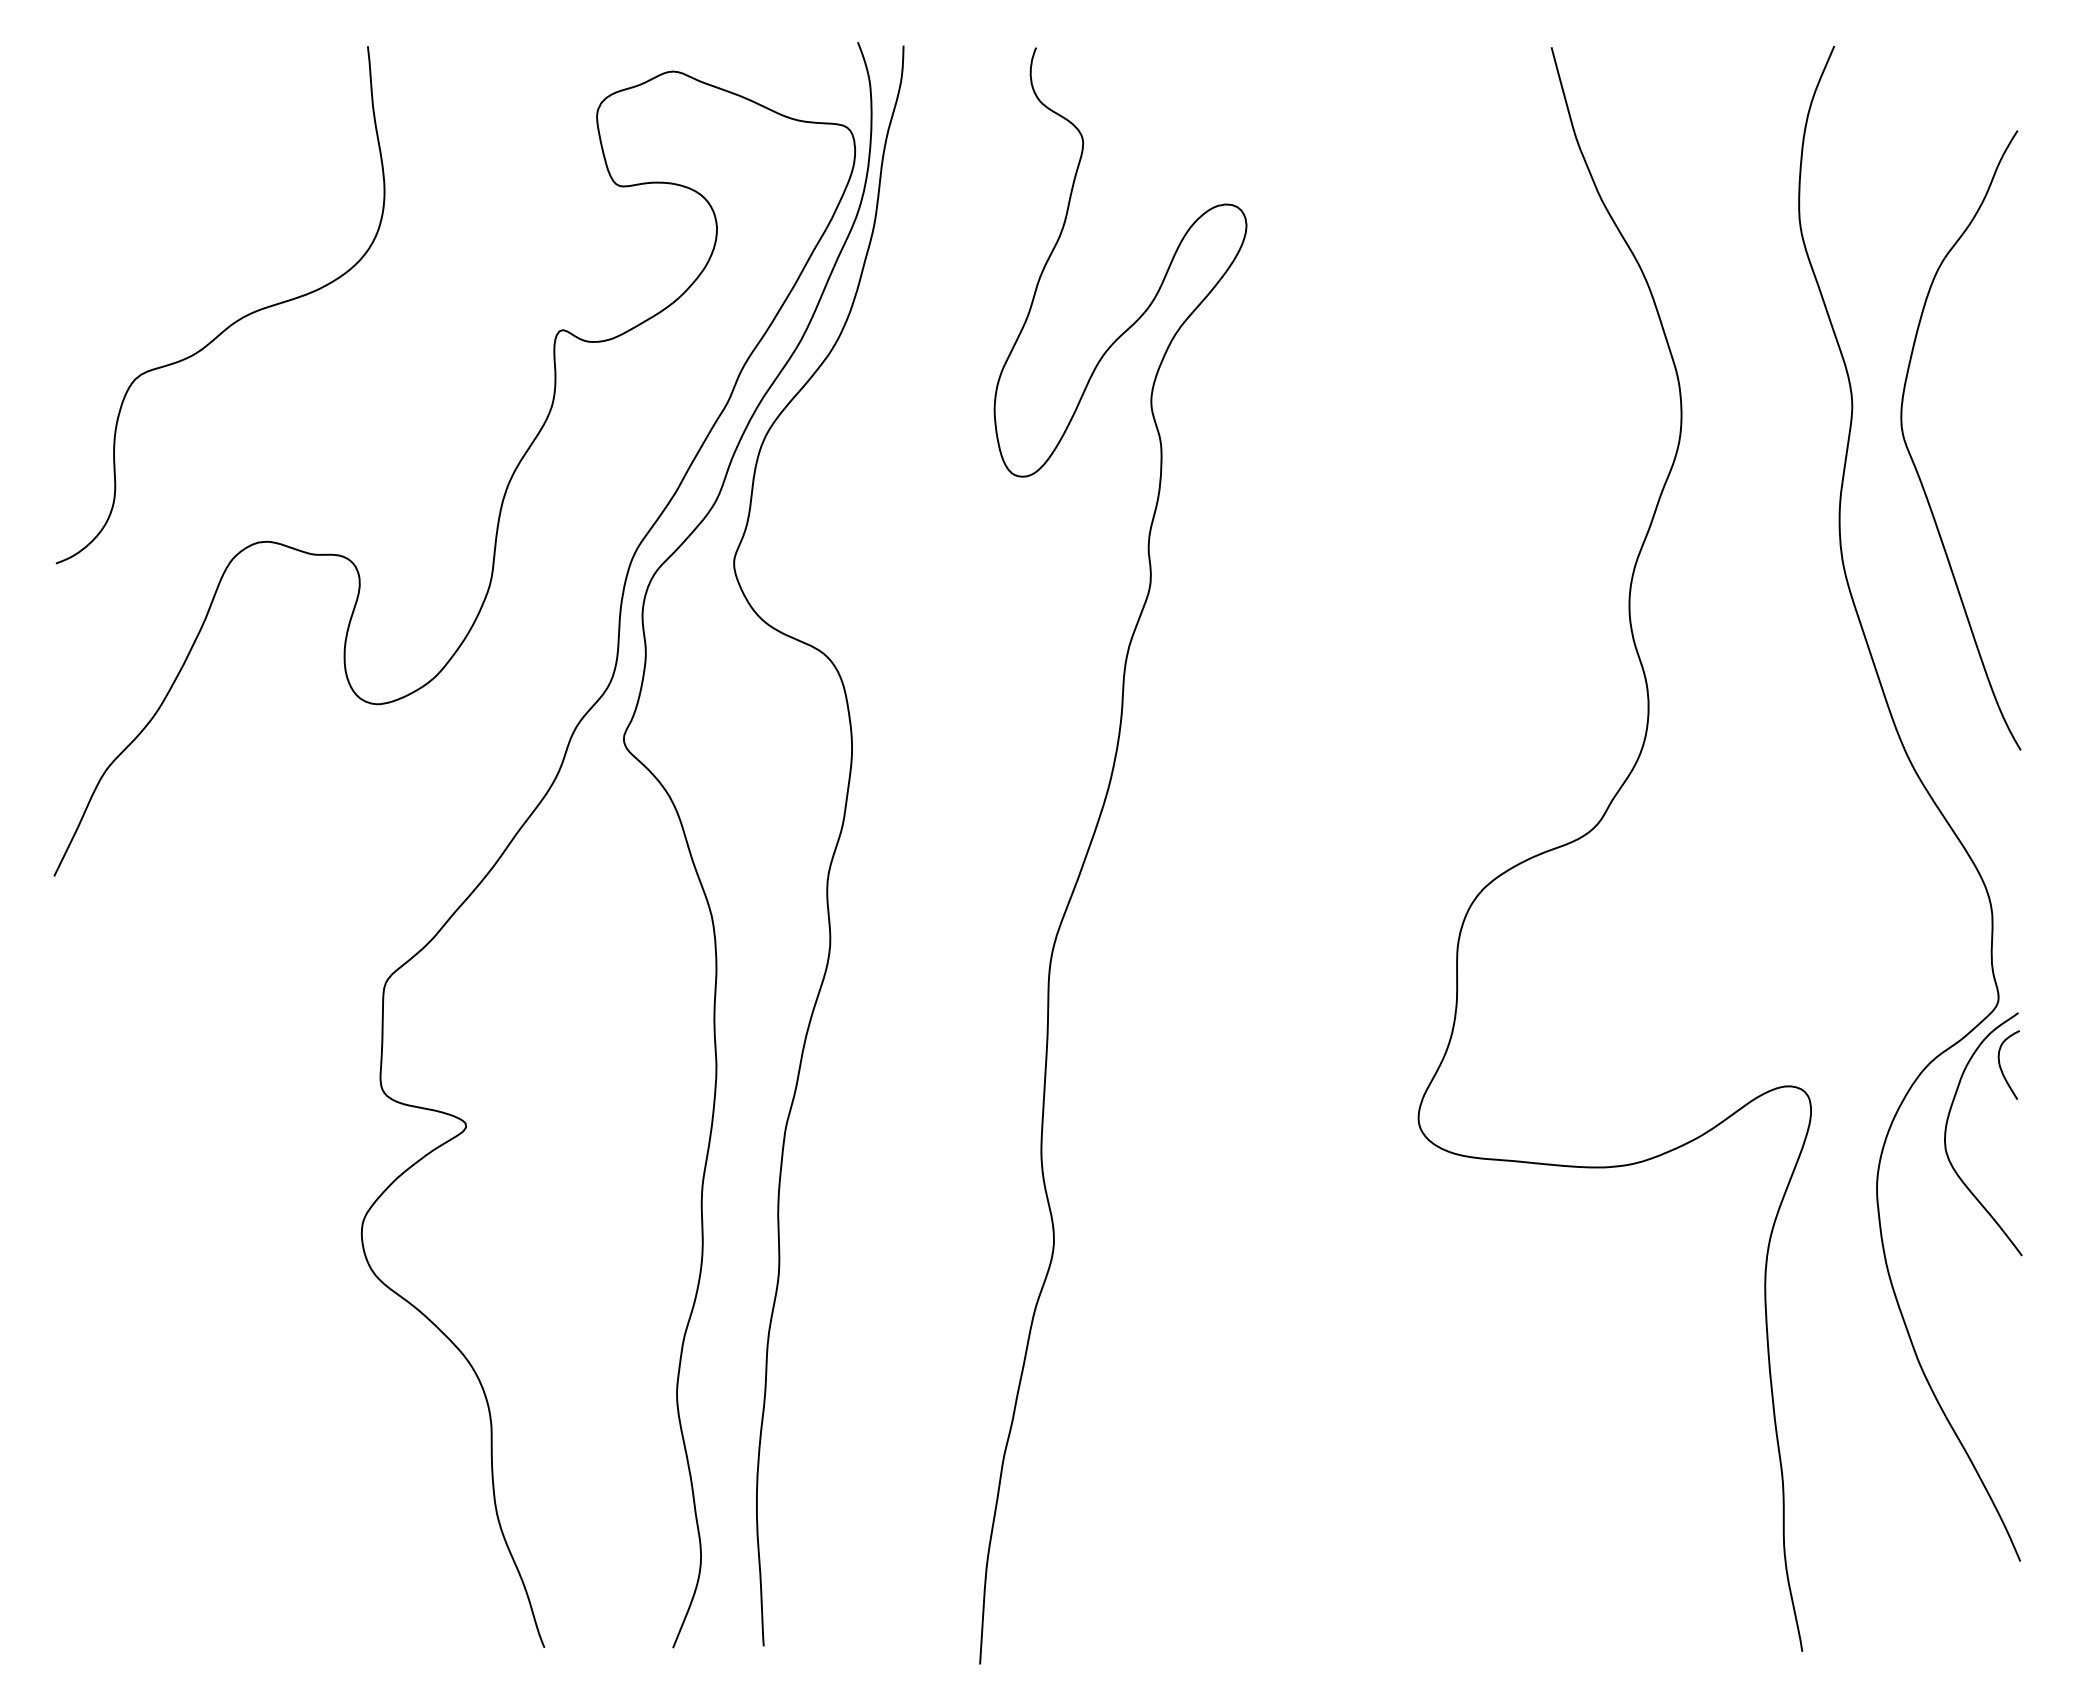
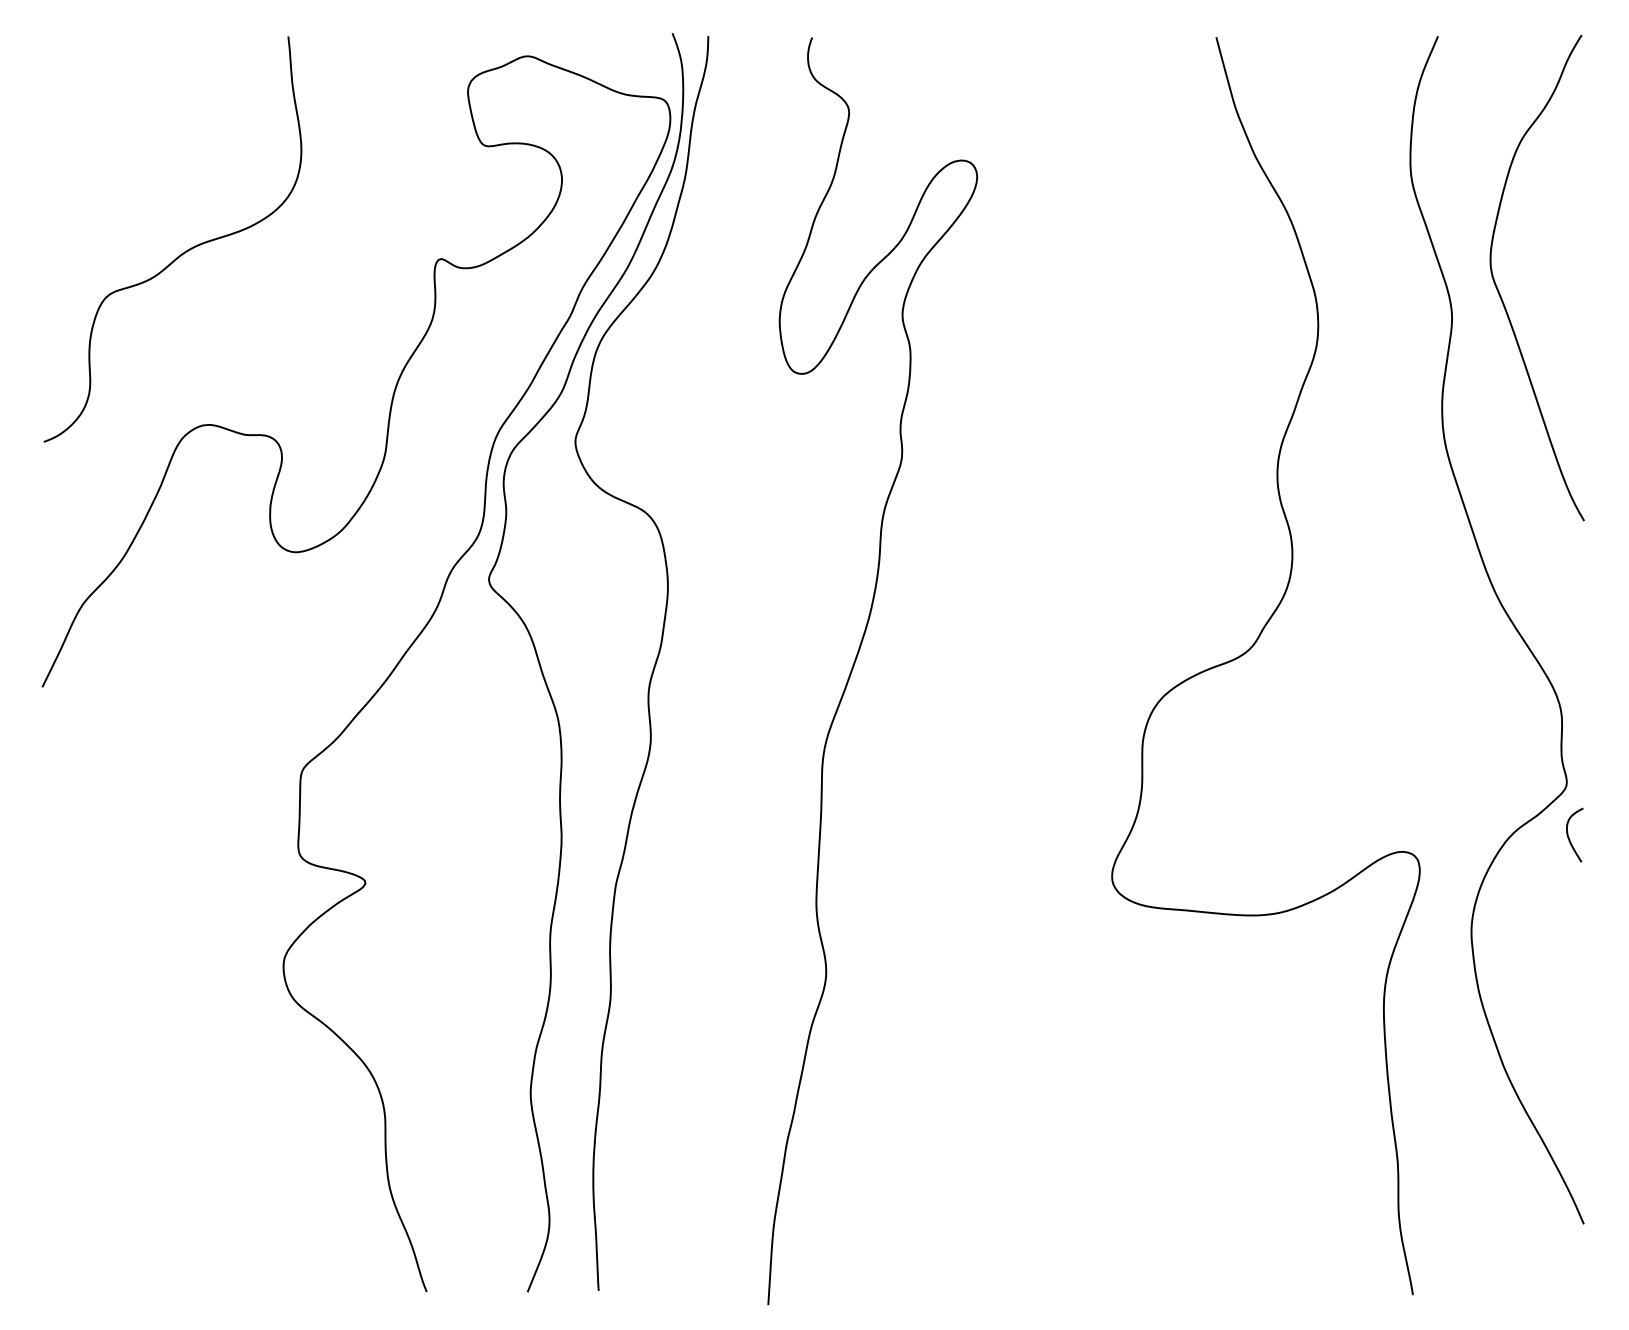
curve: (1912, 457) -> (1499, 291), moved
curve: (1946, 1134) -> (1525, 889), removed

